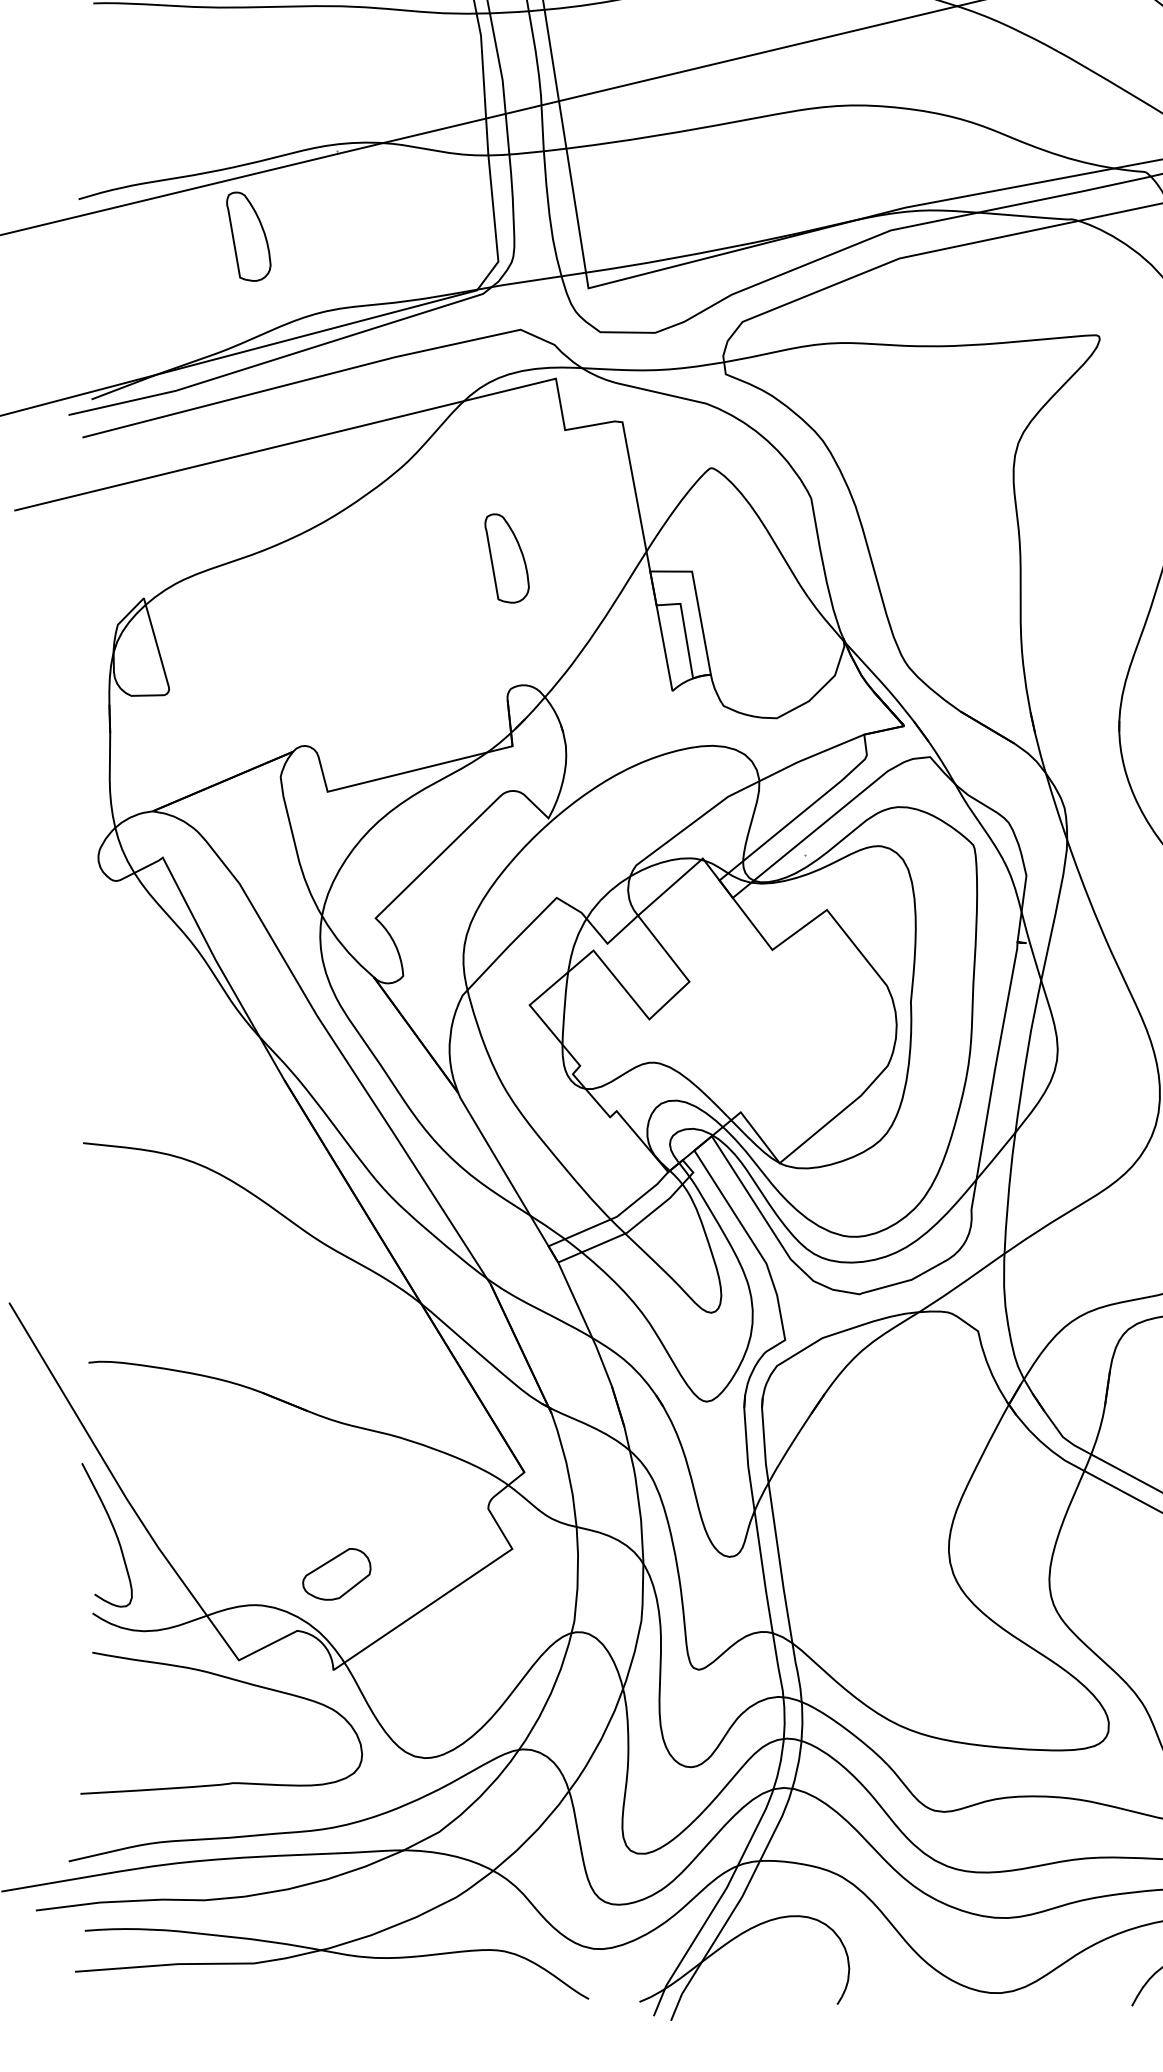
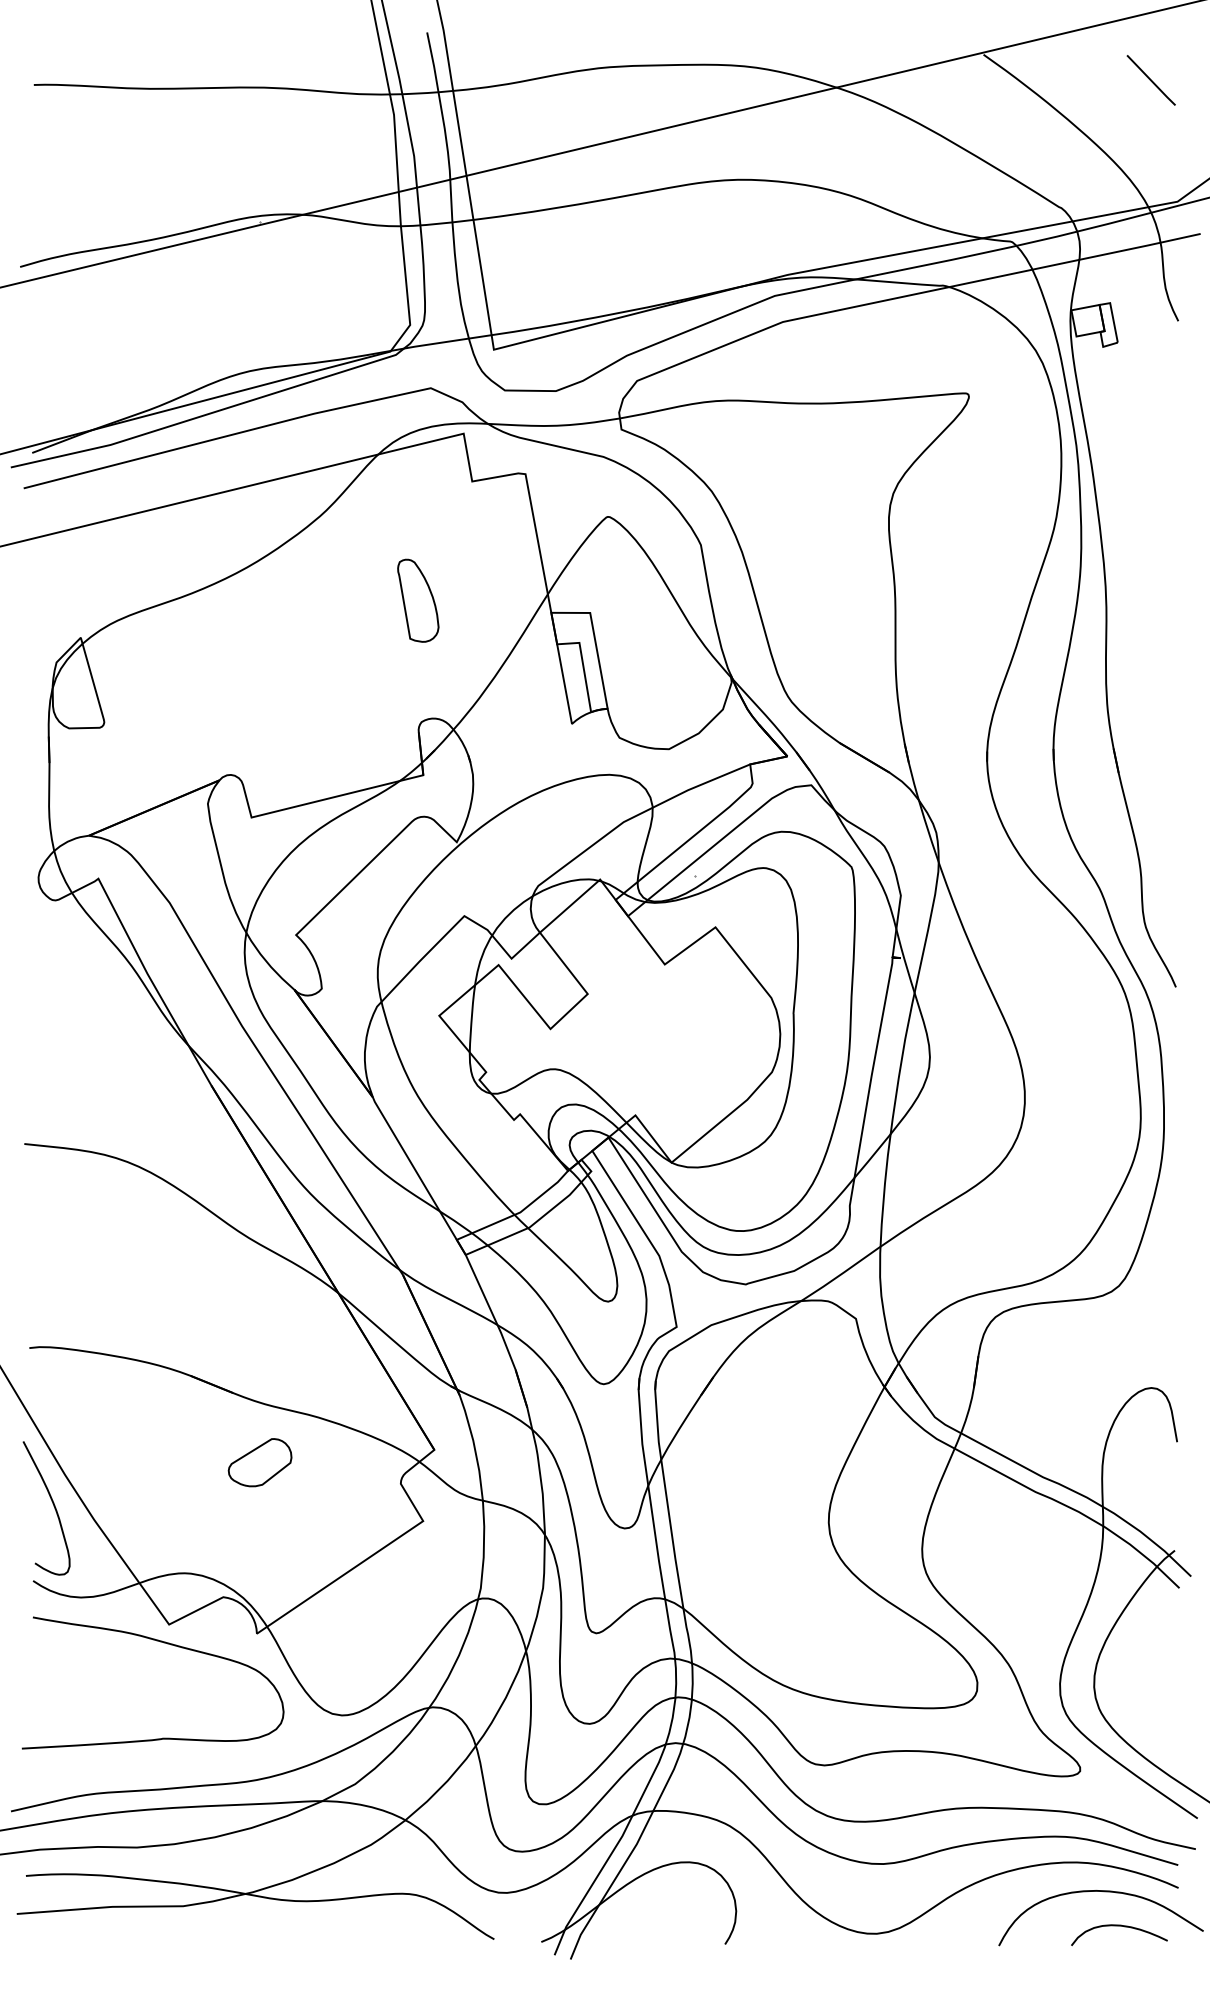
part: (249, 236) -> (178, 301), removed
part: (336, 1574) -> (259, 1462), moved

